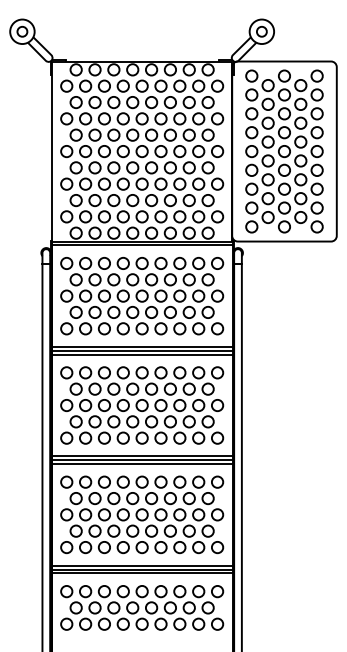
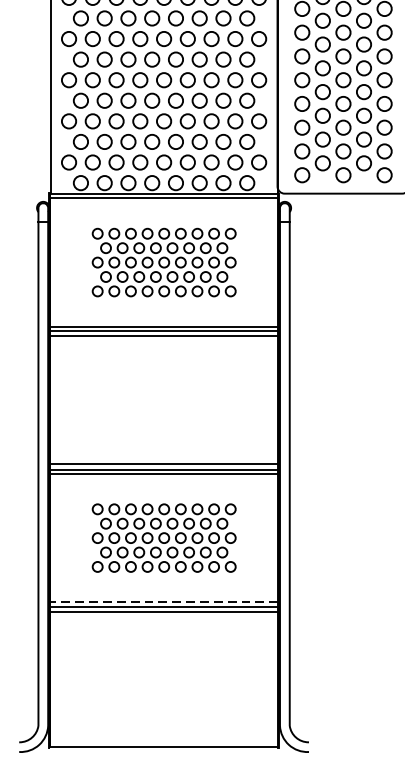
part: (142, 296) -> (164, 262), size x0.7
part: (142, 405) -> (164, 400), removed
part: (142, 514) -> (164, 537), size x0.7
line: (141, 565) -> (163, 601), solid -> dashed
part: (142, 607) -> (164, 654), removed

